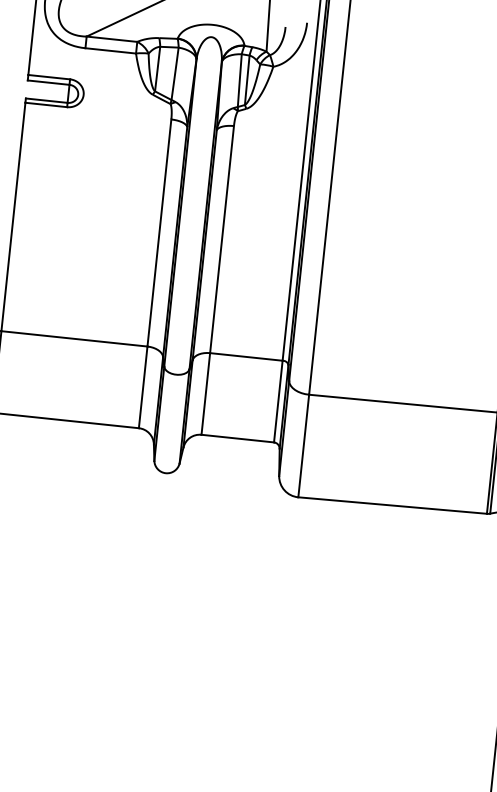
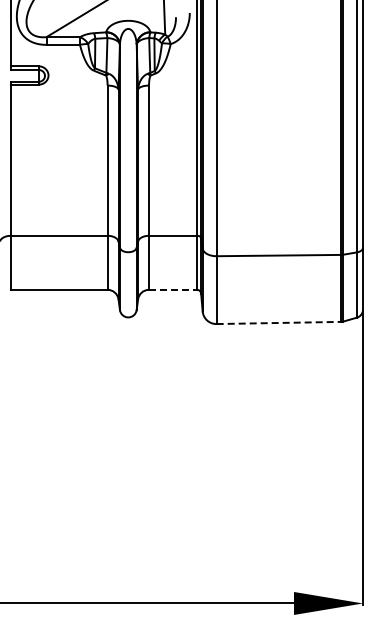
line: (238, 438) -> (173, 289), solid -> dashed
line: (393, 504) -> (279, 322), solid -> dashed

